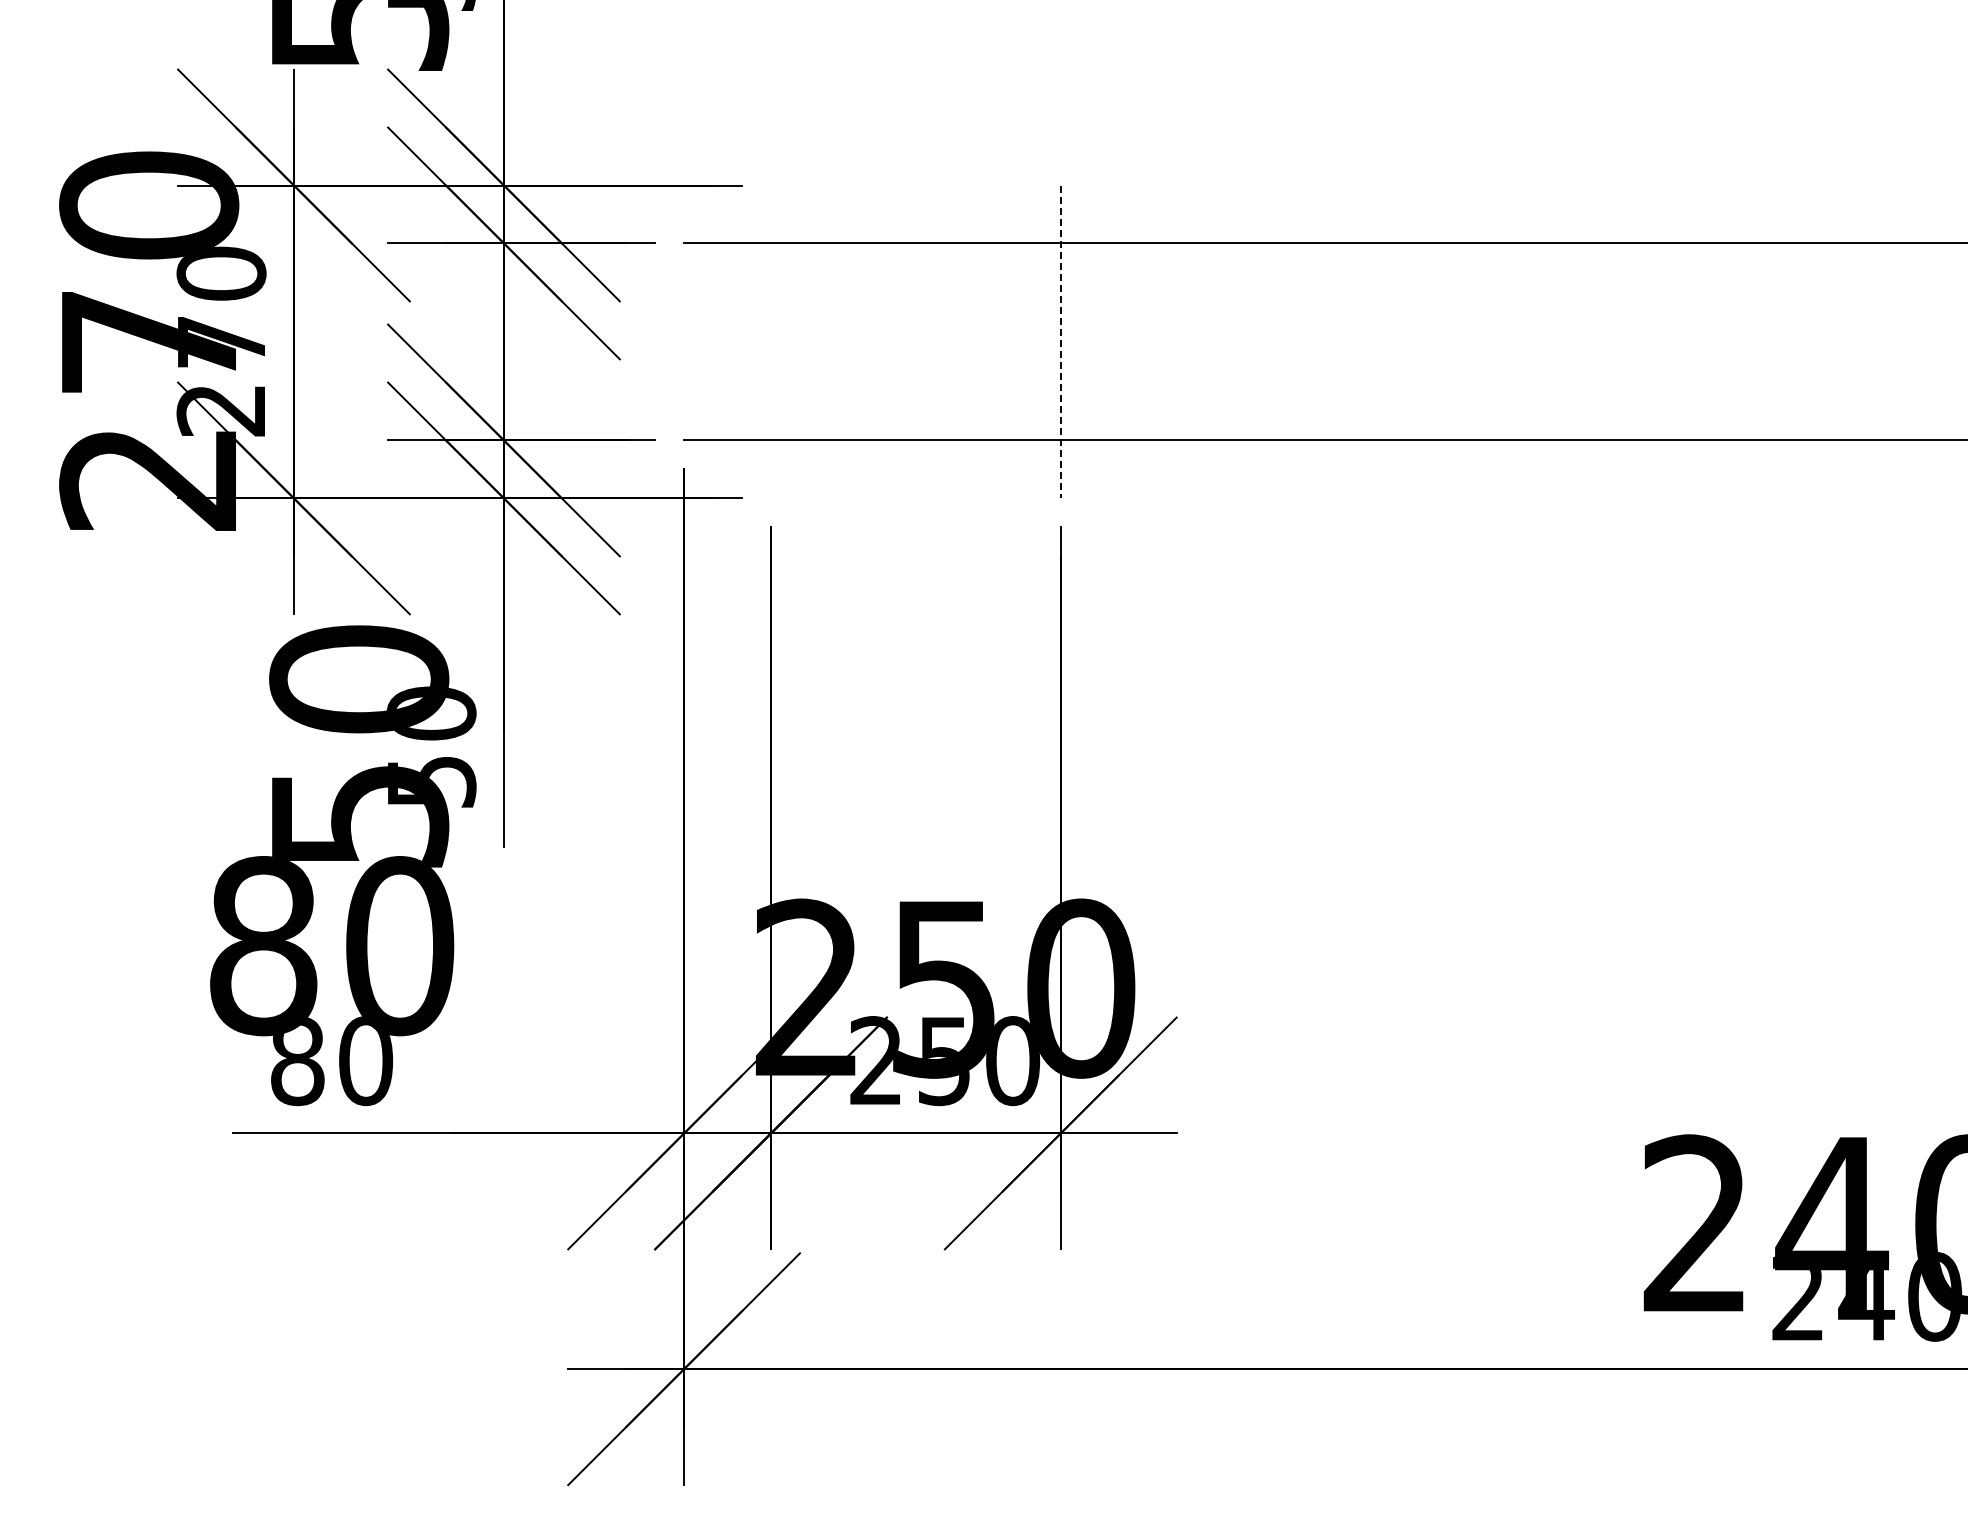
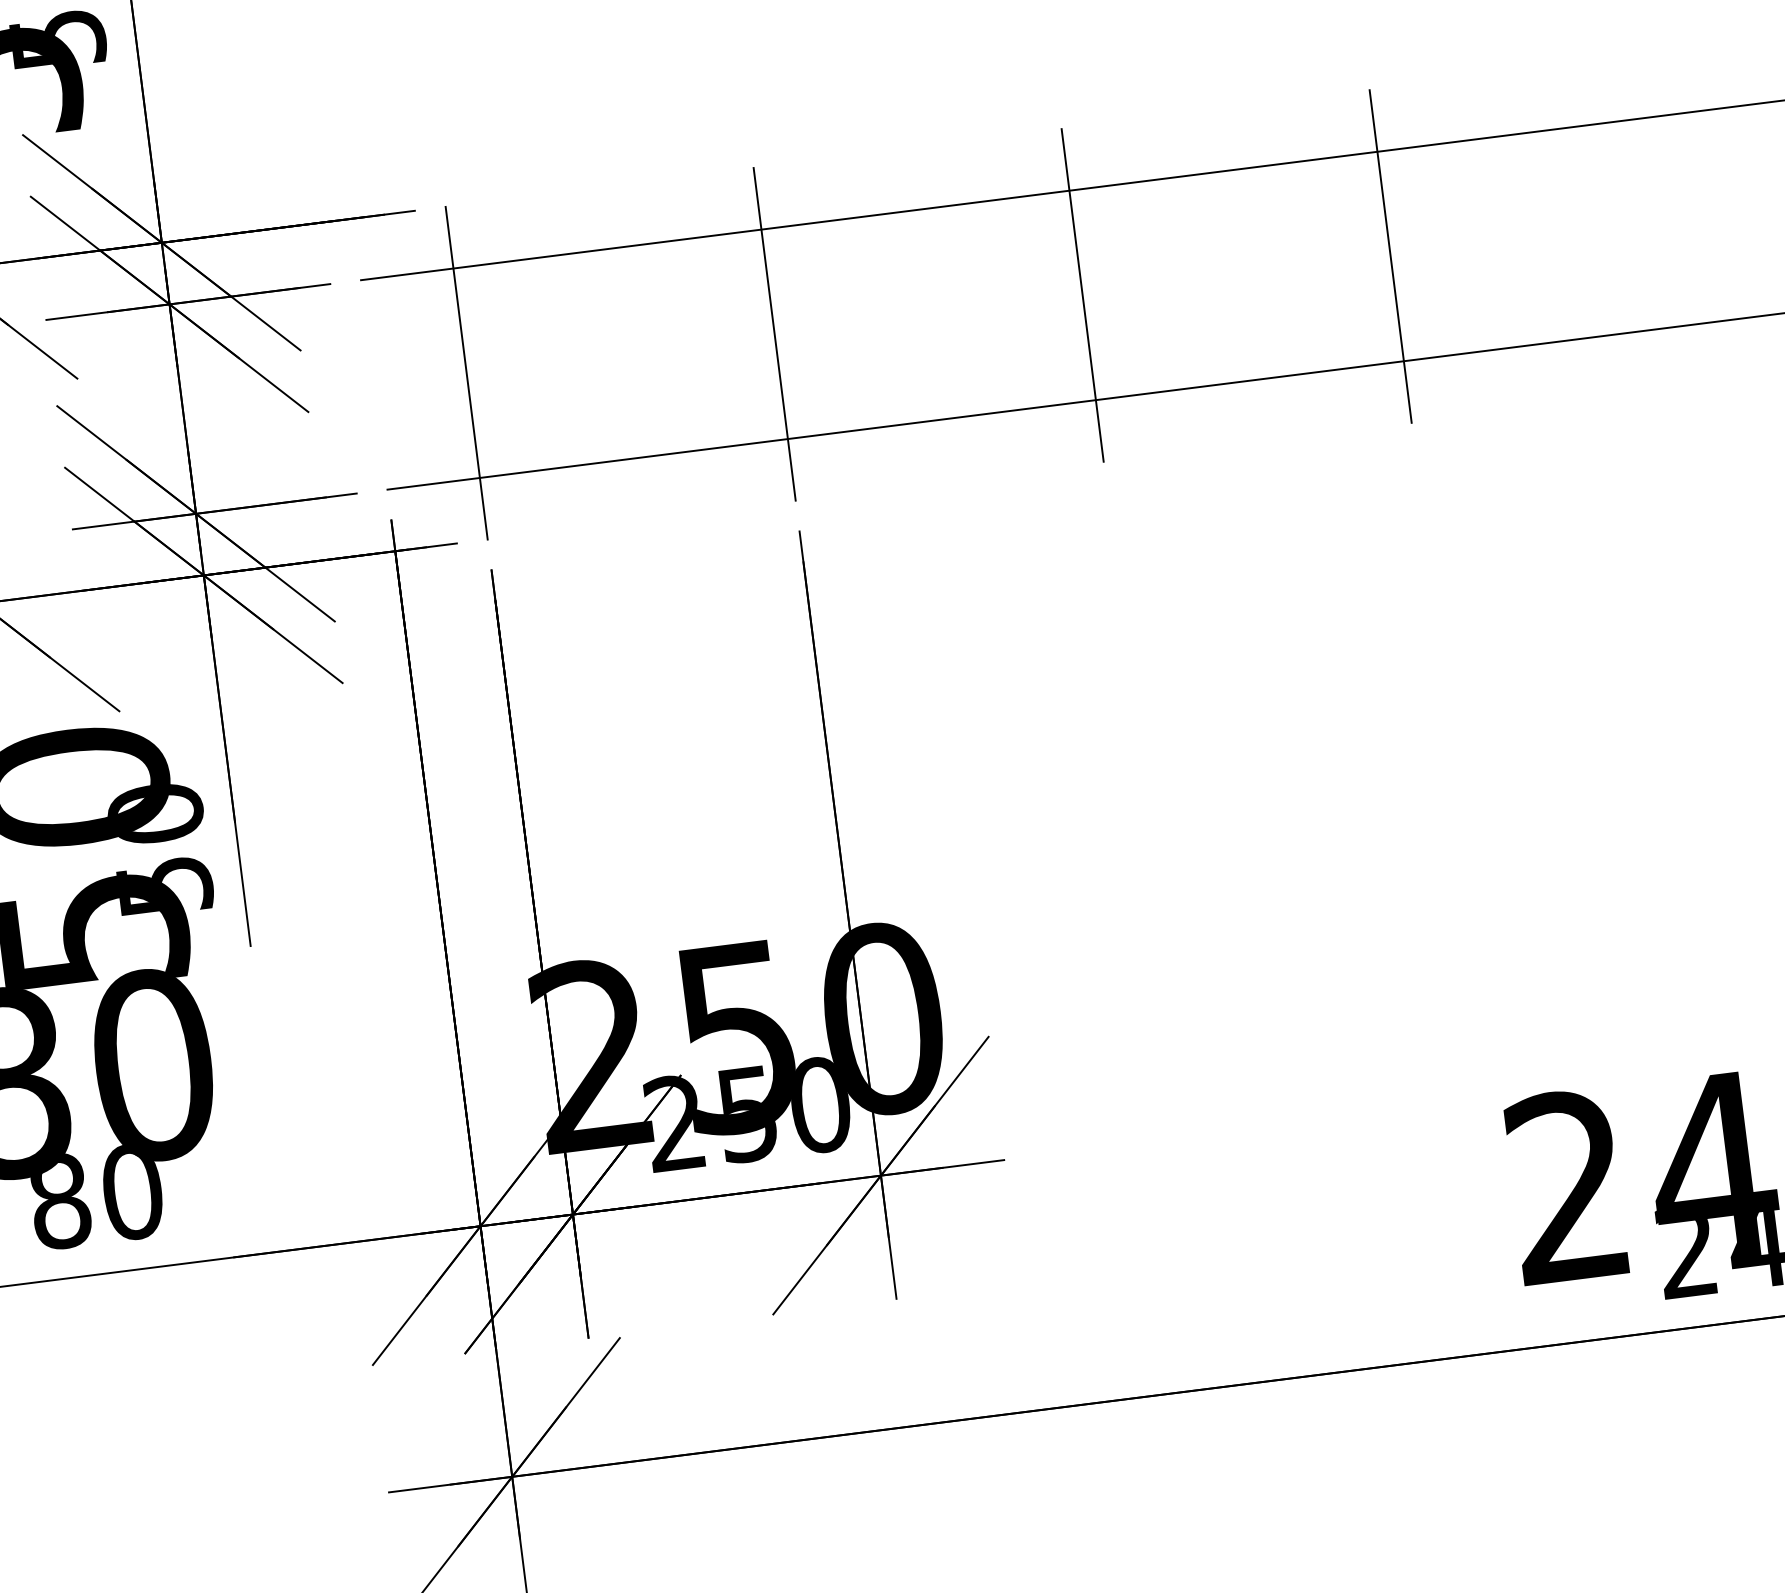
line: (771, 341) -> (467, 372), added
line: (1350, 341) -> (1082, 294), added
line: (1640, 341) -> (1390, 255), added
line: (1060, 342) -> (774, 334), dashed -> solid

